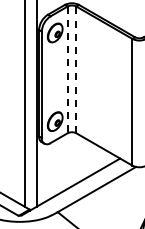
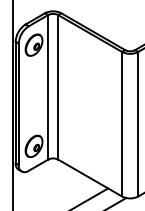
line: (76, 69) -> (58, 86), dashed -> solid
line: (67, 70) -> (48, 88), dashed -> solid

